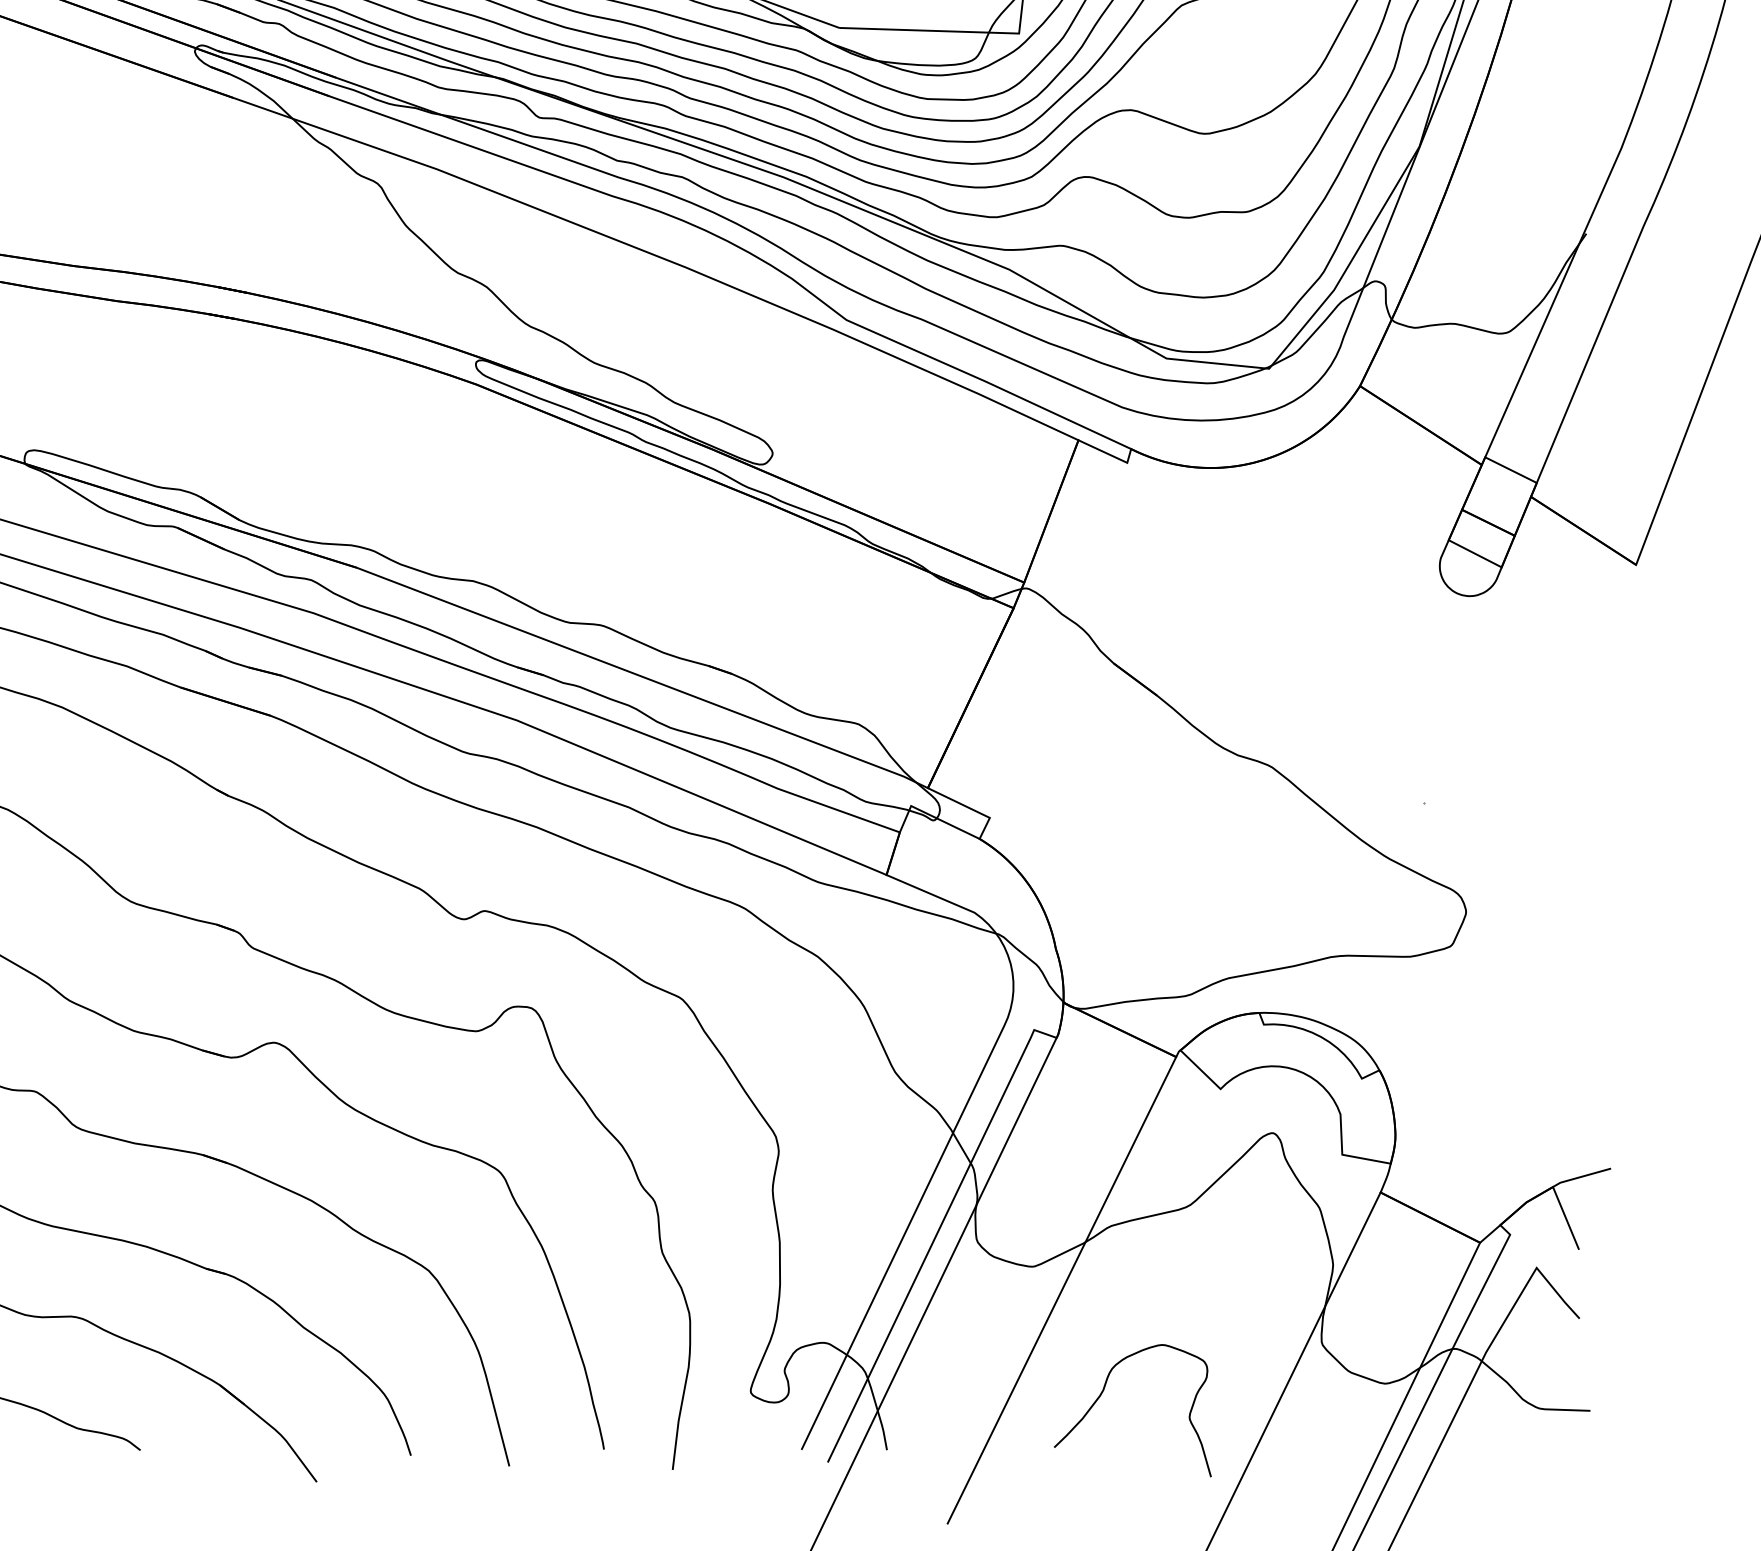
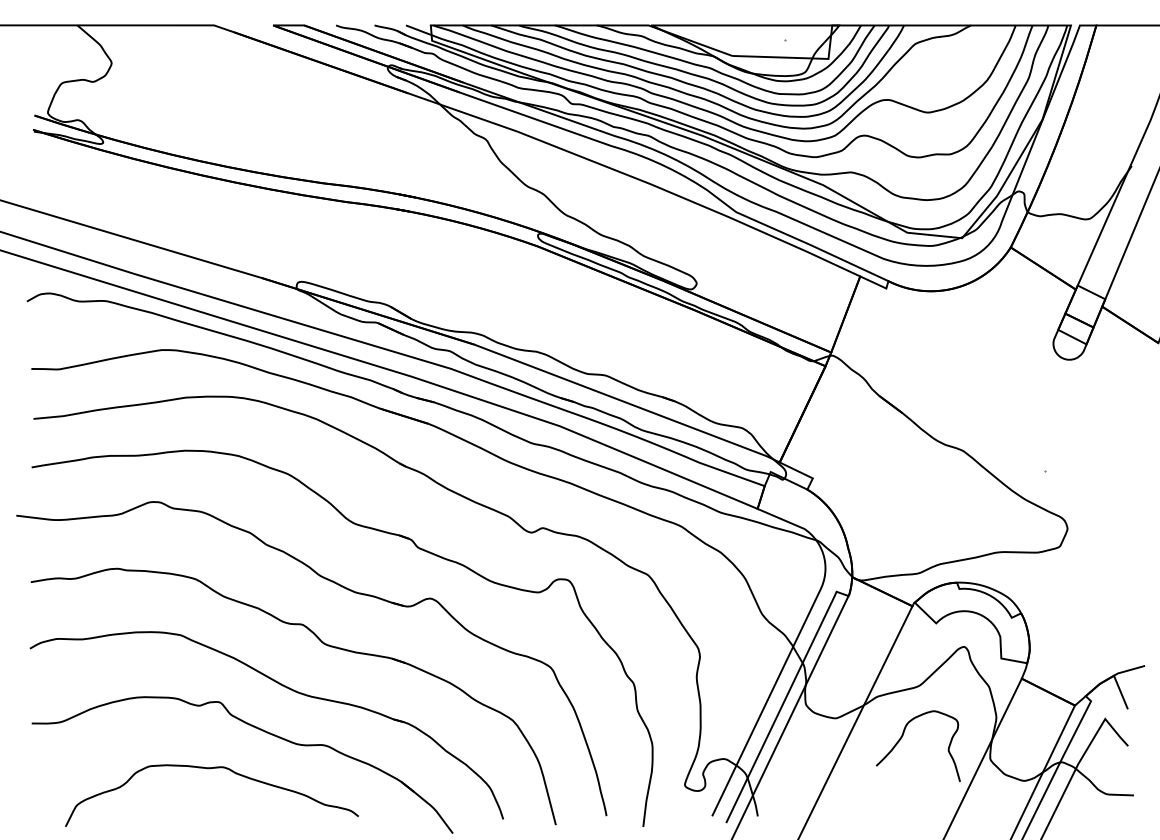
curve: (1103, 1394) -> (902, 737), moved

